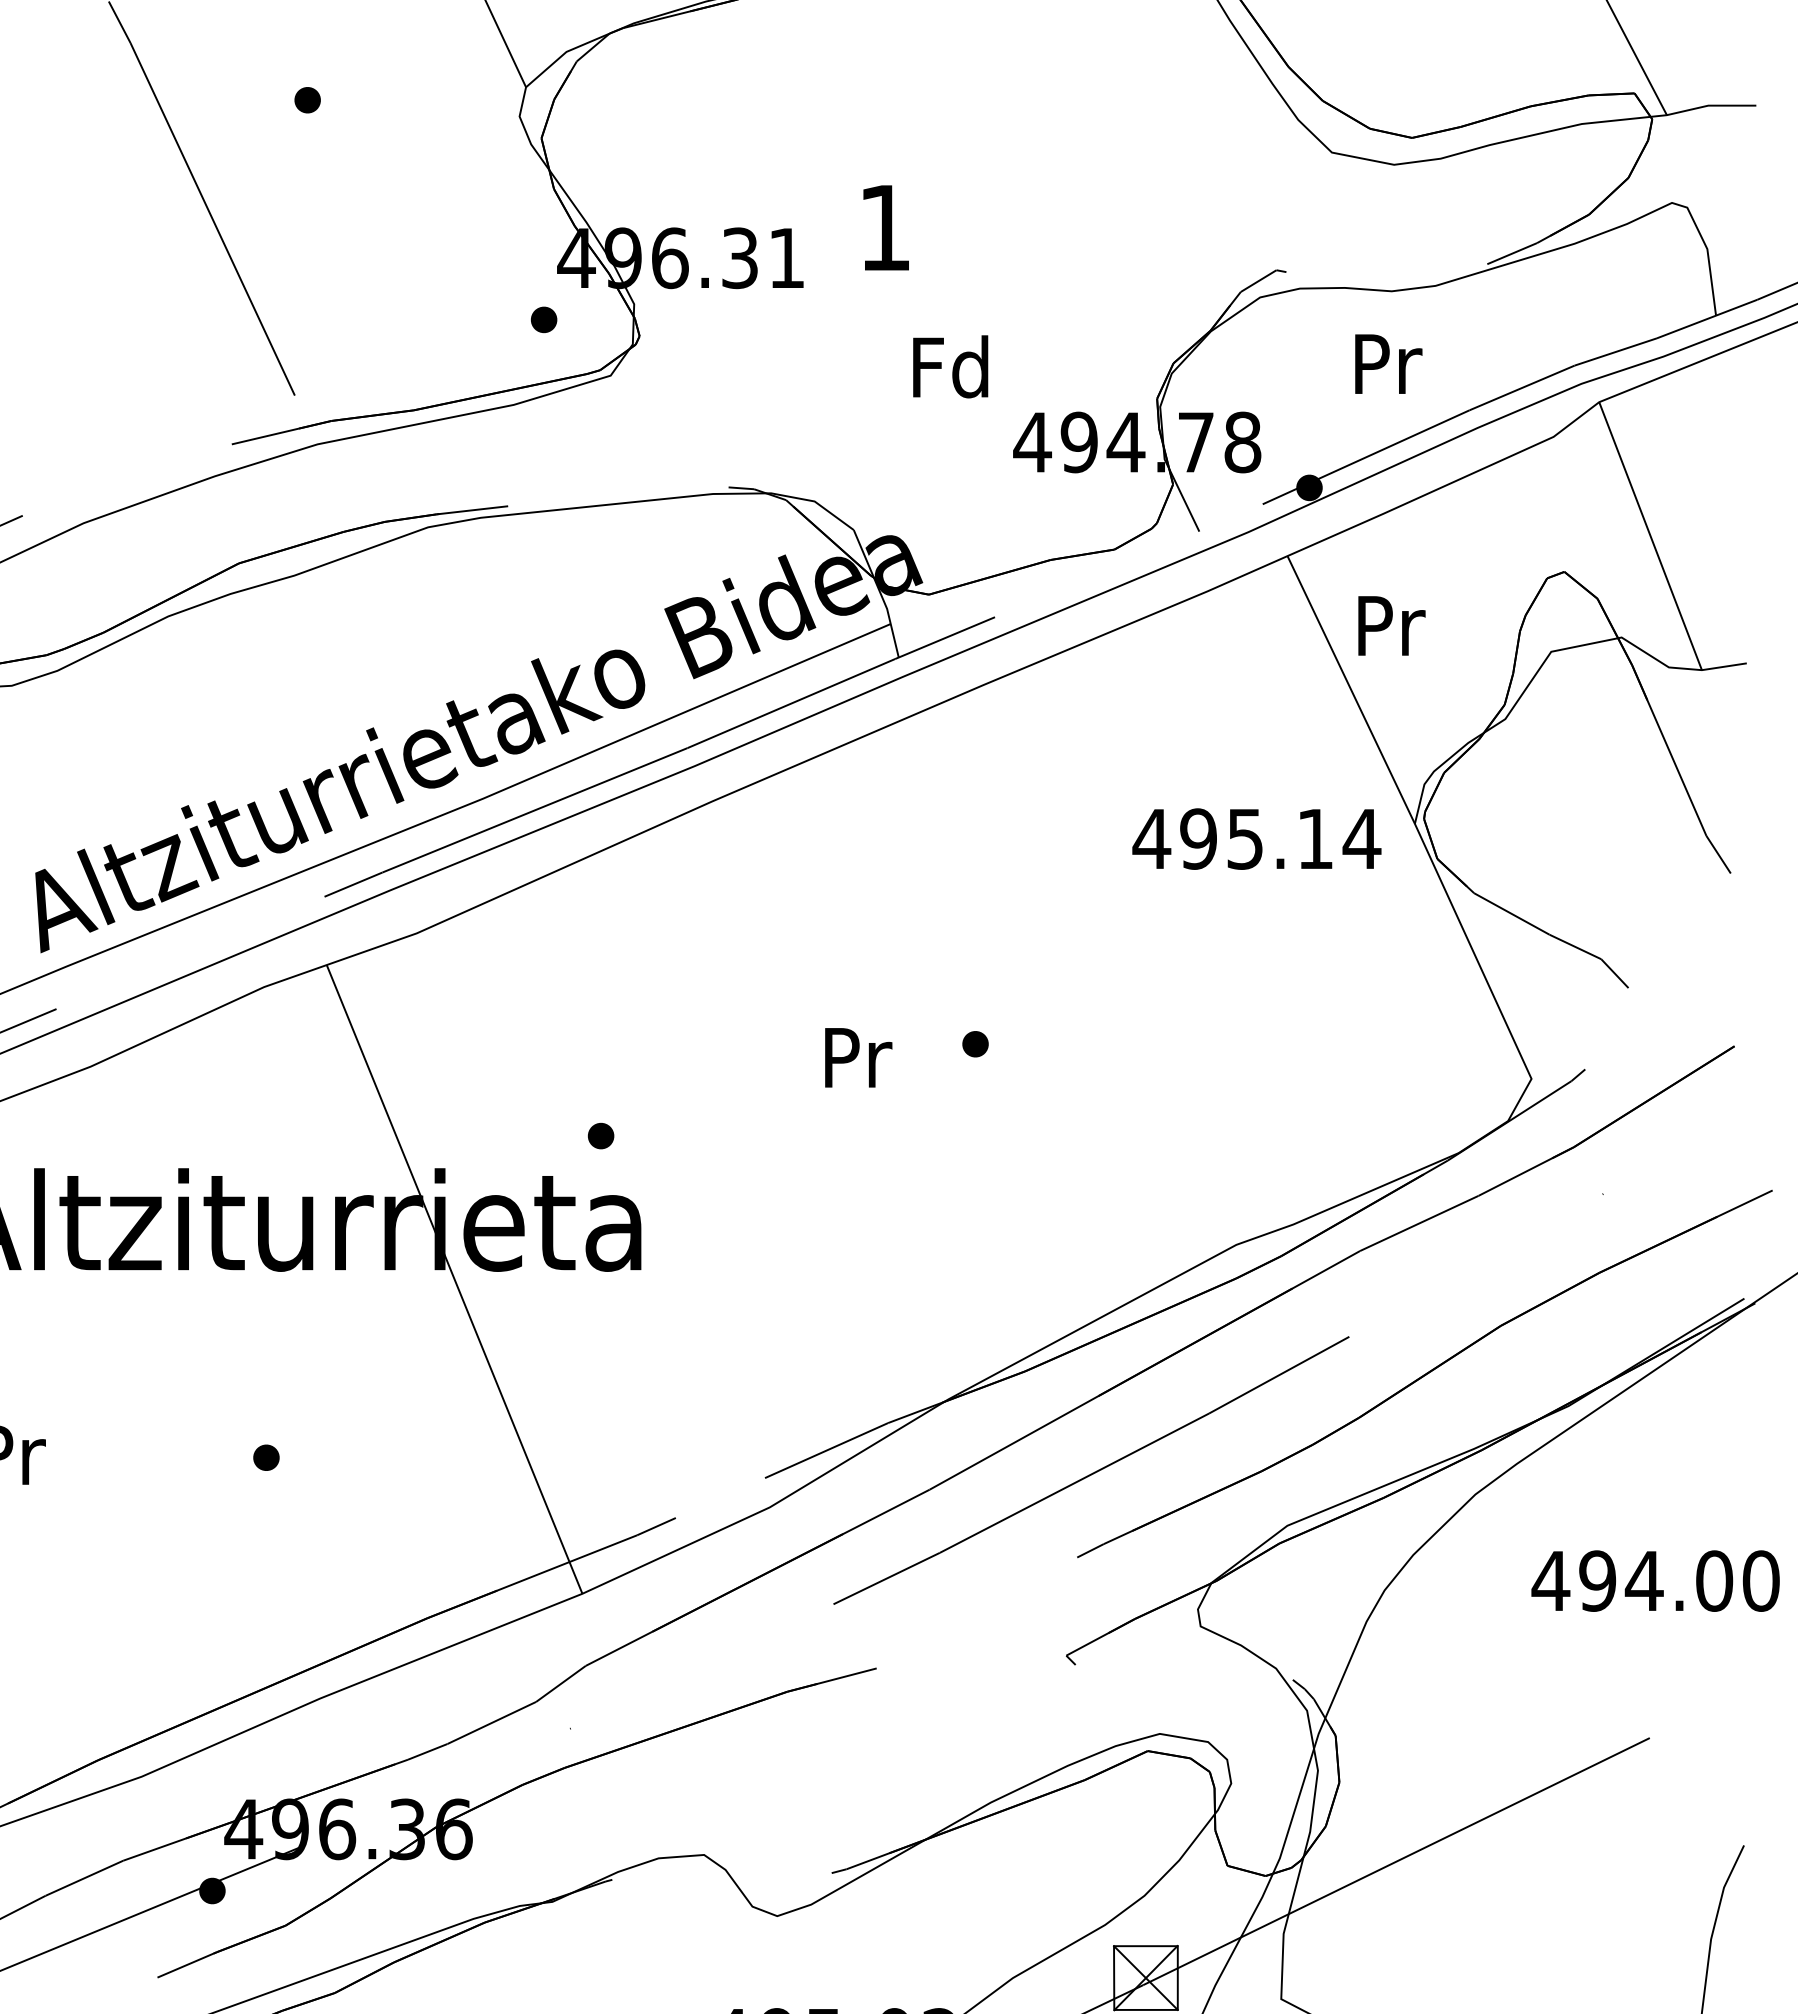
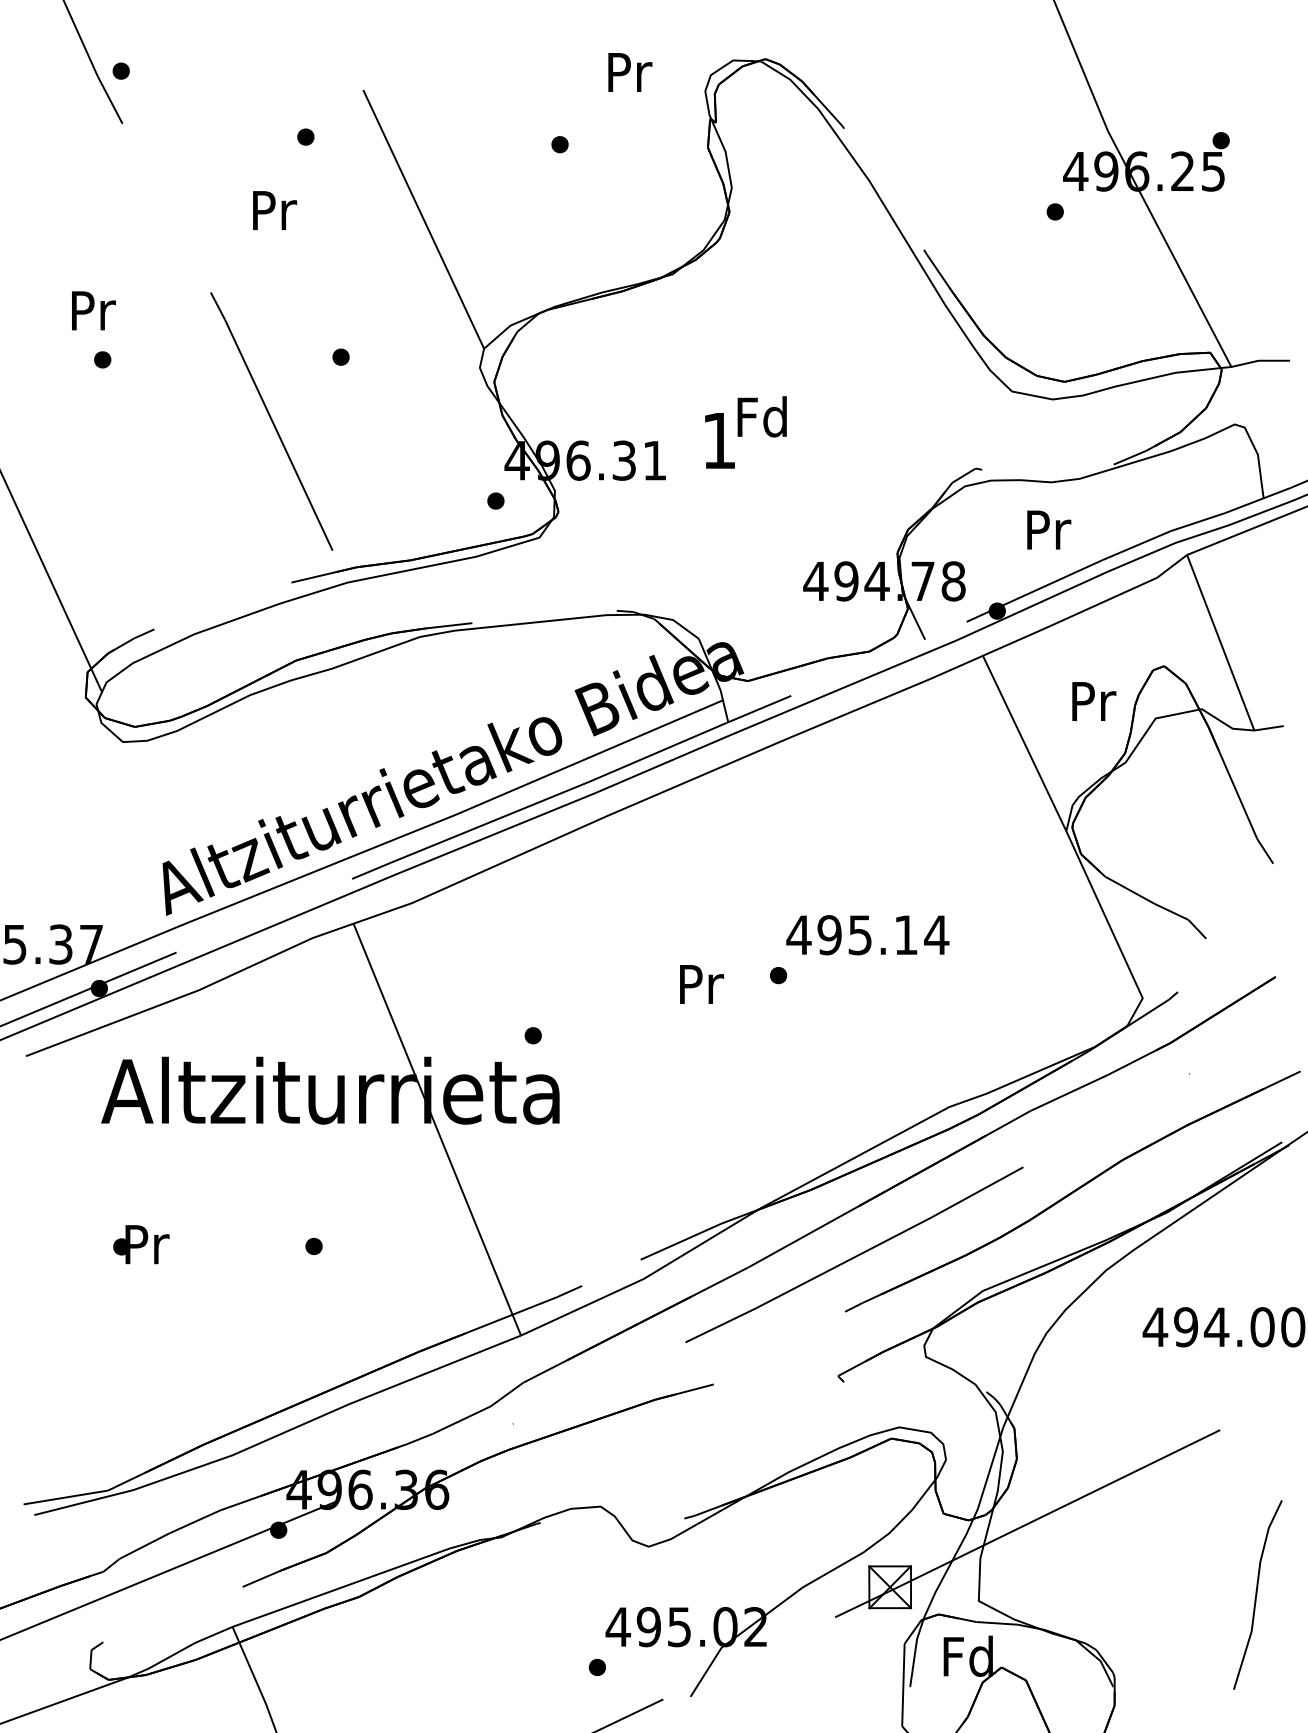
text: (949, 366) -> (761, 416), moved
text: (1392, 625) -> (1094, 701), moved
text: (1256, 839) -> (867, 935), moved

